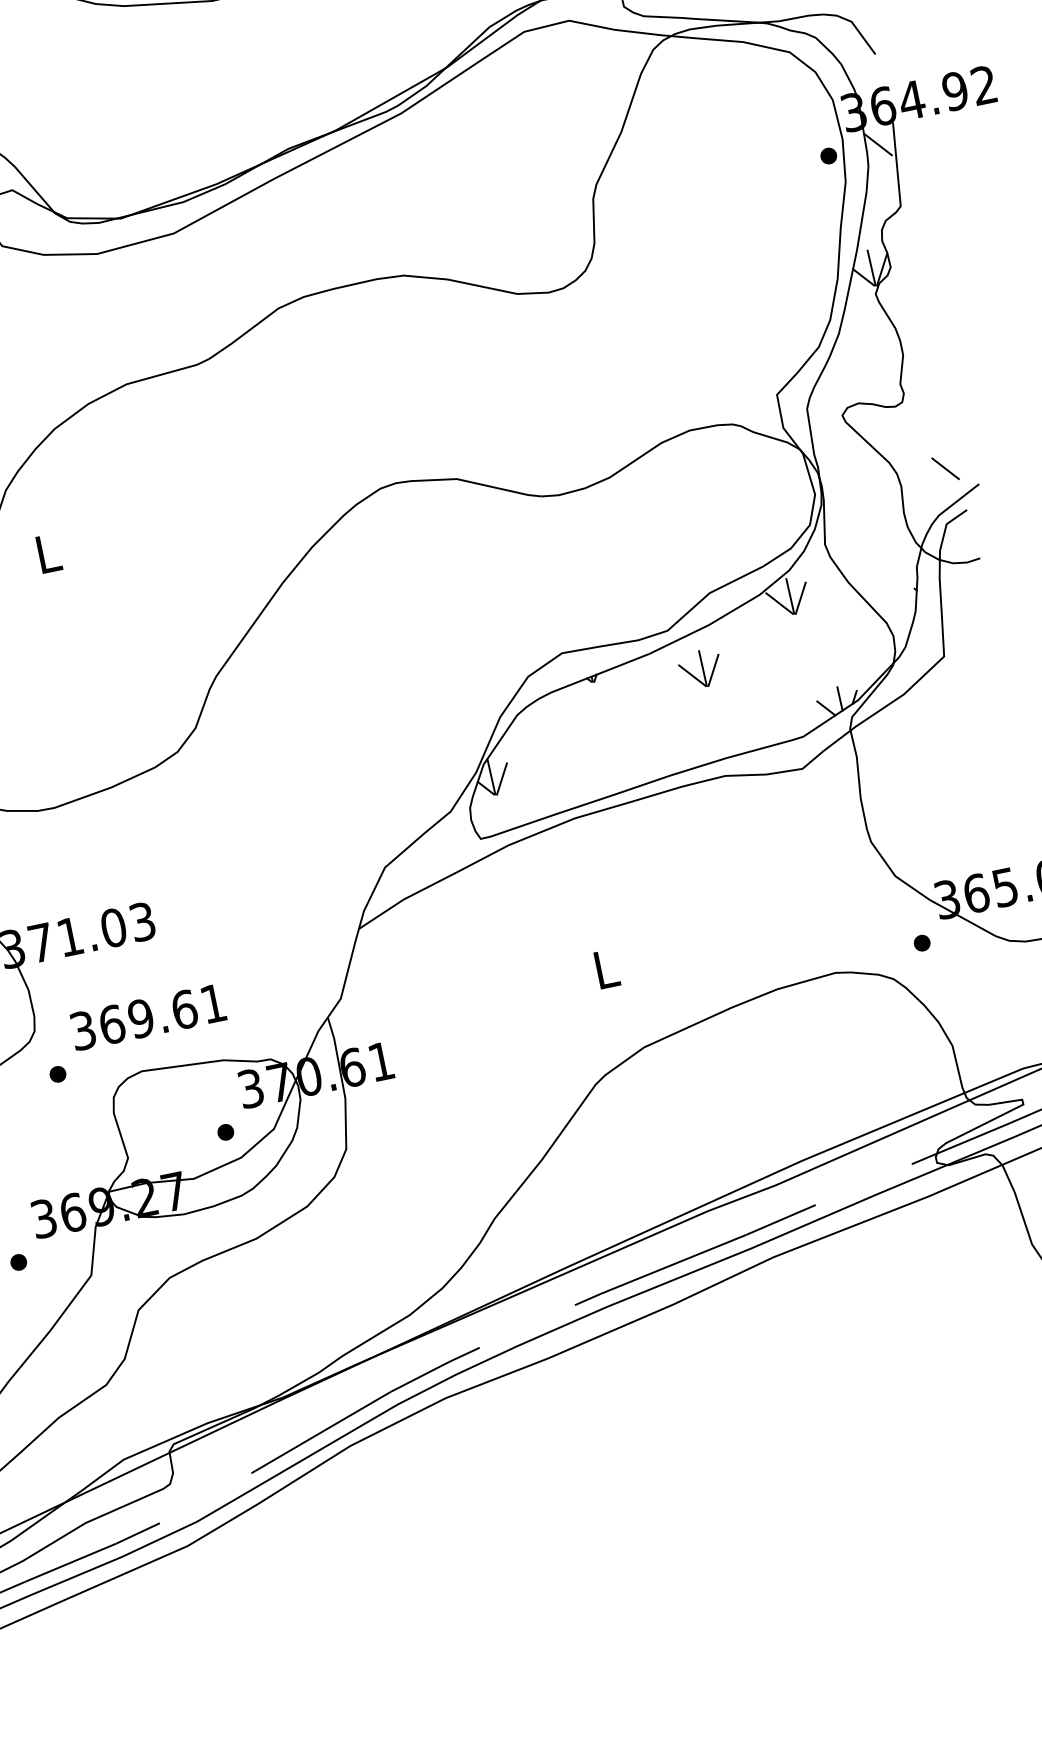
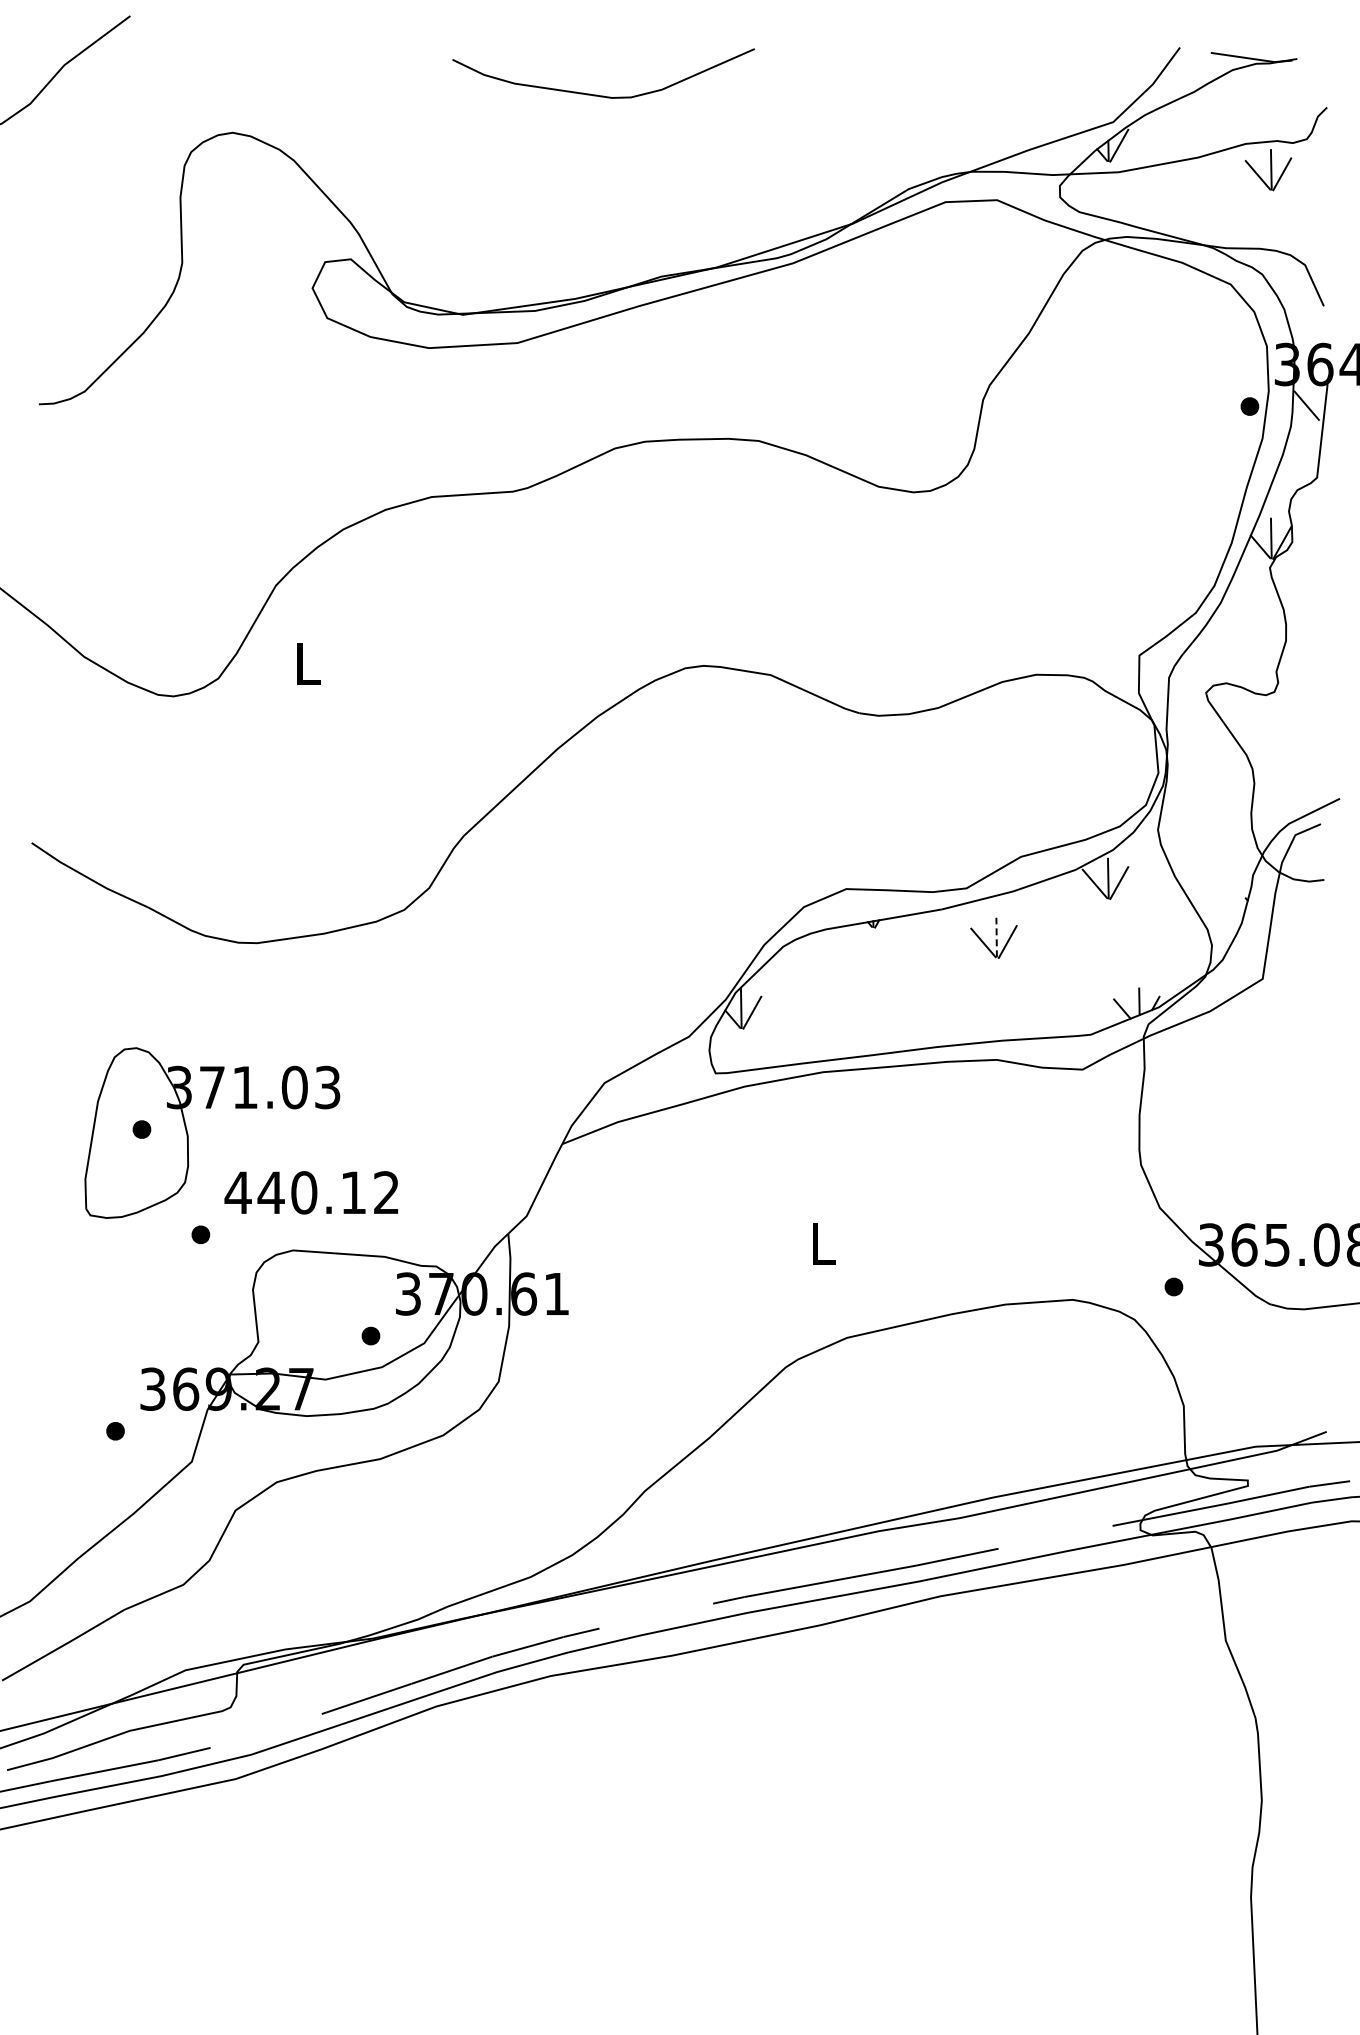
line: (945, 468) -> (1306, 774), removed
line: (702, 668) -> (996, 937), solid -> dashed
text: (147, 1017) -> (311, 1192), 369.61 -> 440.12

